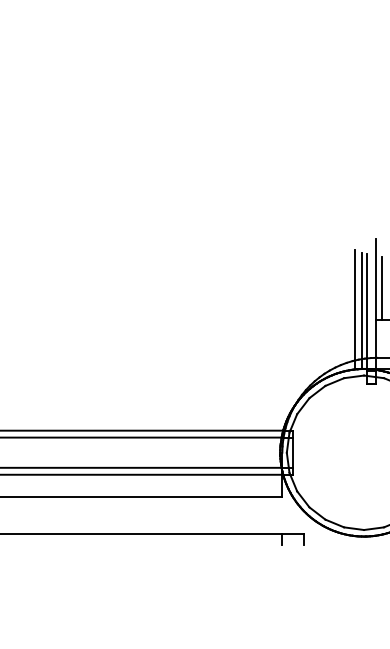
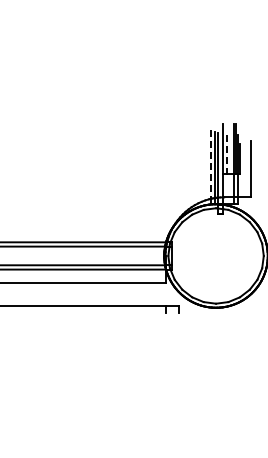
line: (382, 290) -> (227, 155), solid -> dashed
line: (355, 306) -> (210, 165), solid -> dashed

